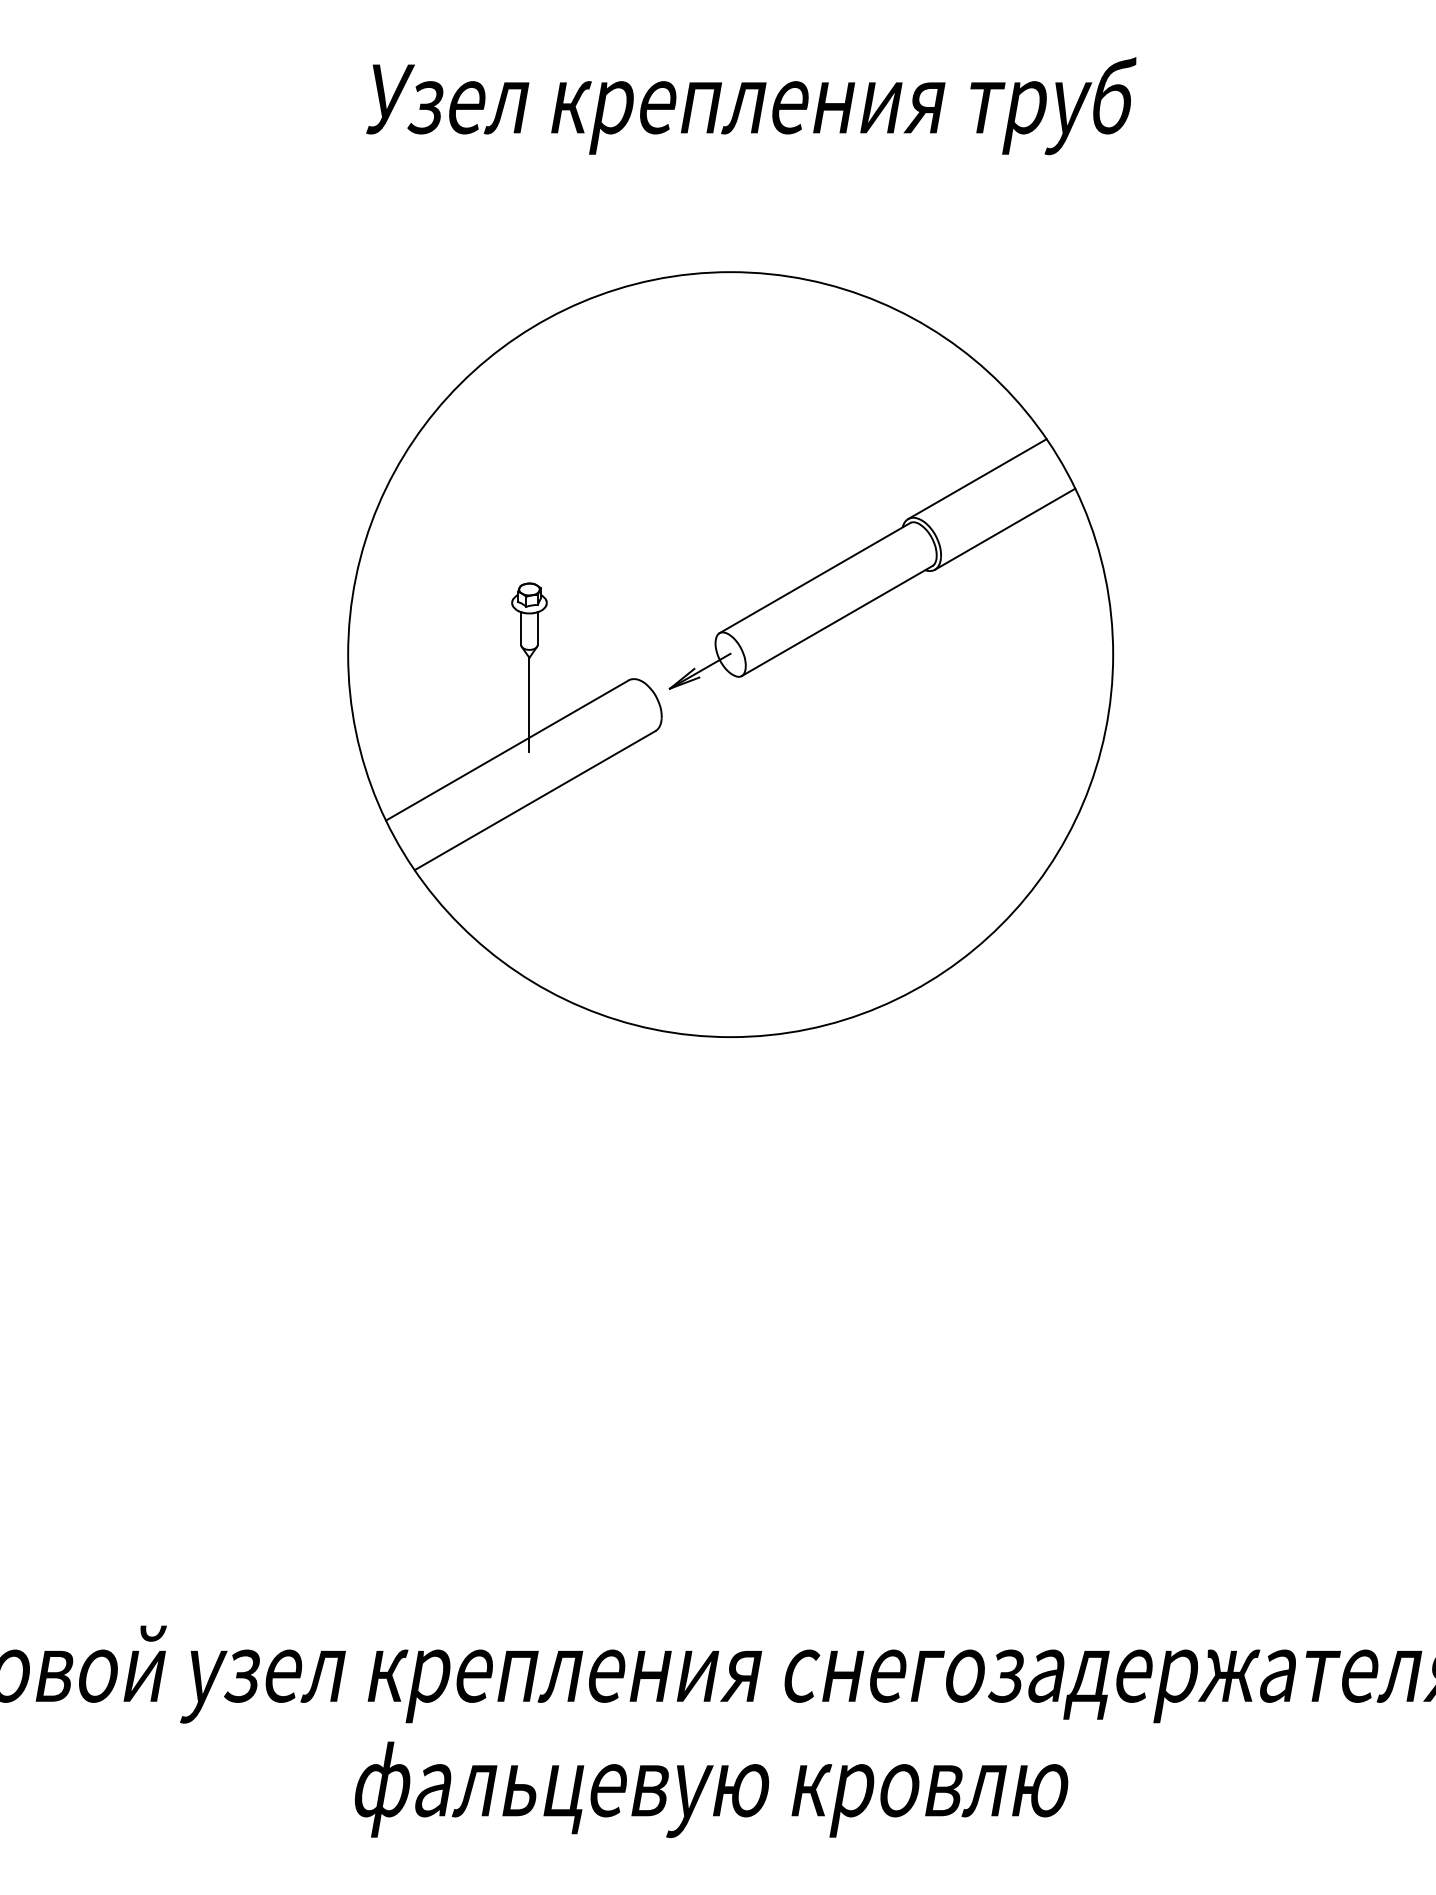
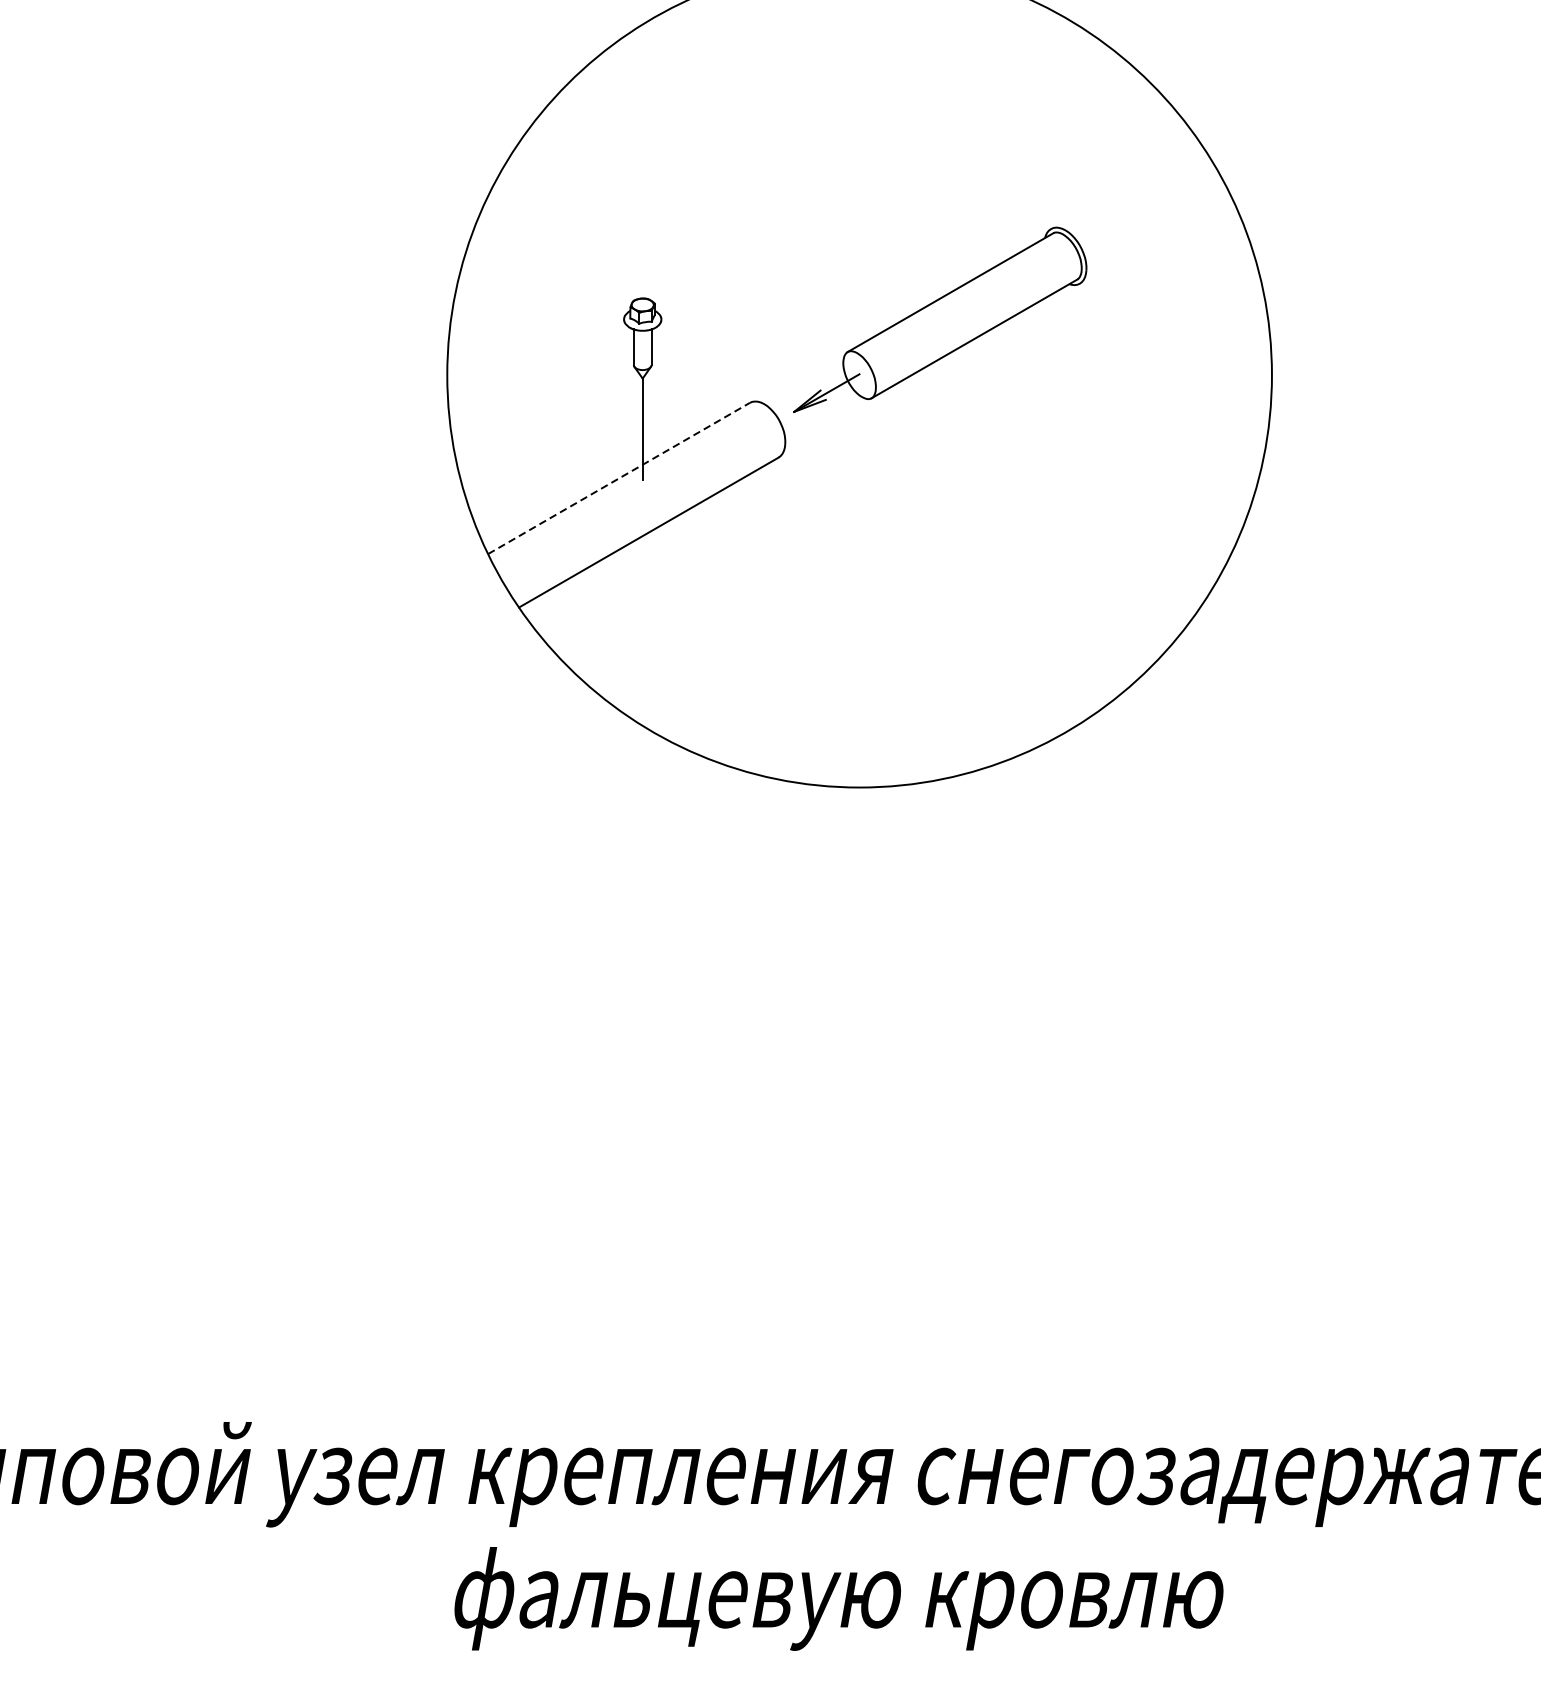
line: (977, 479) -> (1125, 186), removed
line: (1005, 528) -> (1155, 239), removed
line: (507, 750) -> (619, 478), solid -> dashed

